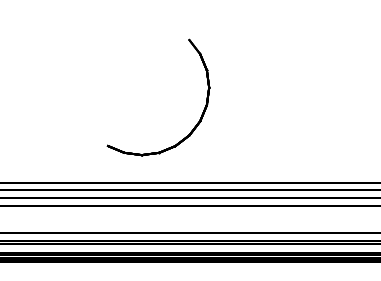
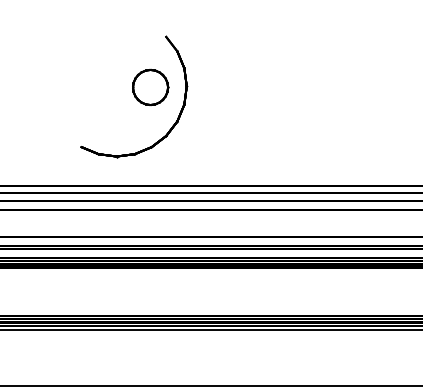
part: (174, 87) -> (150, 86), added

